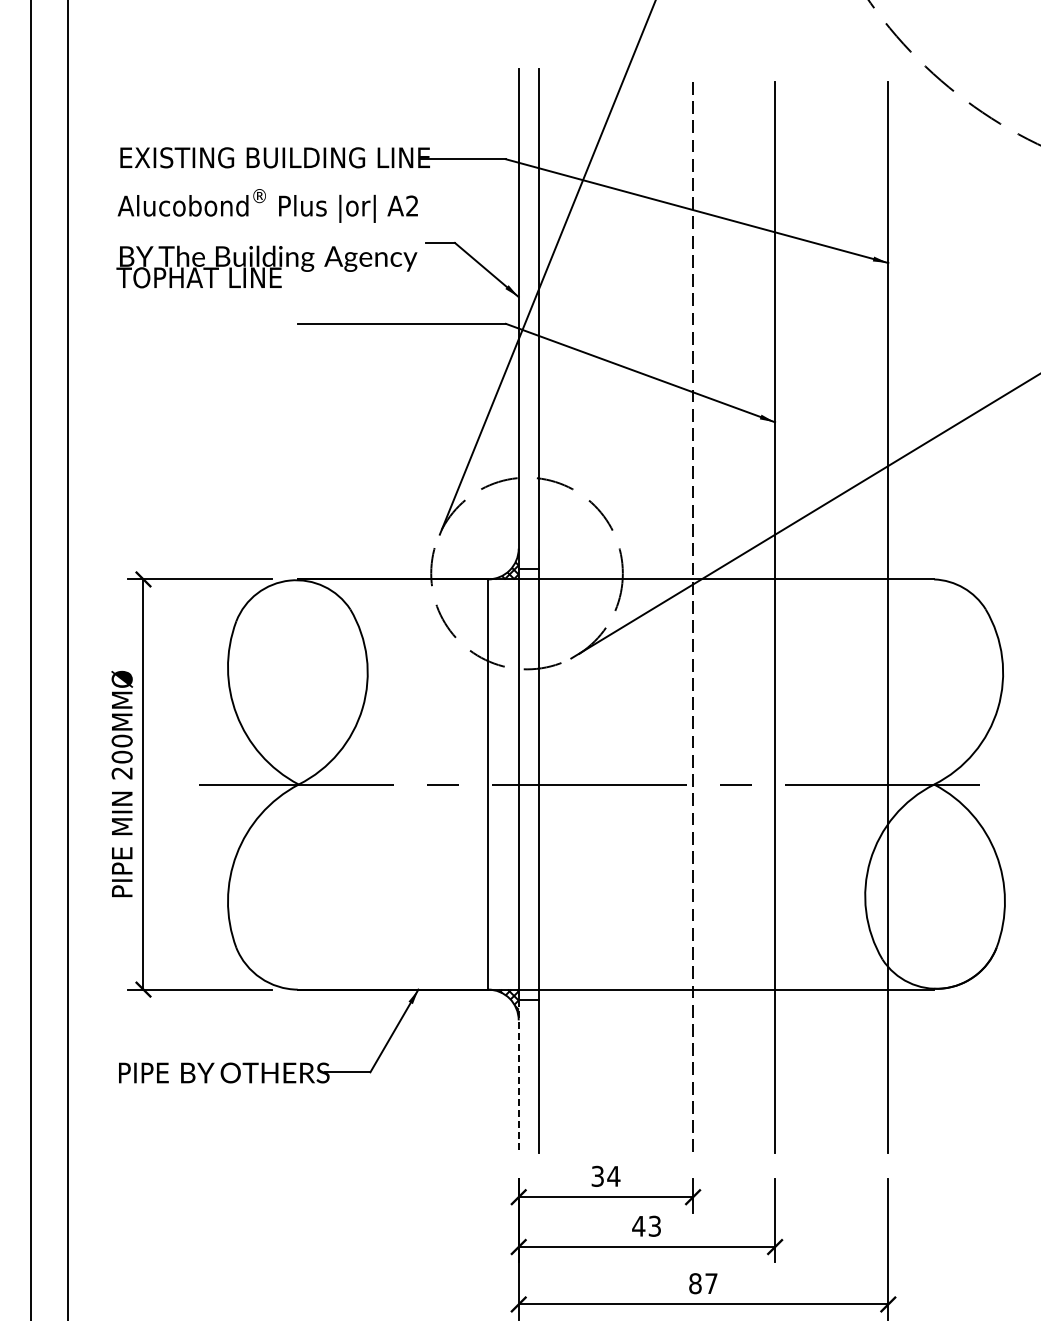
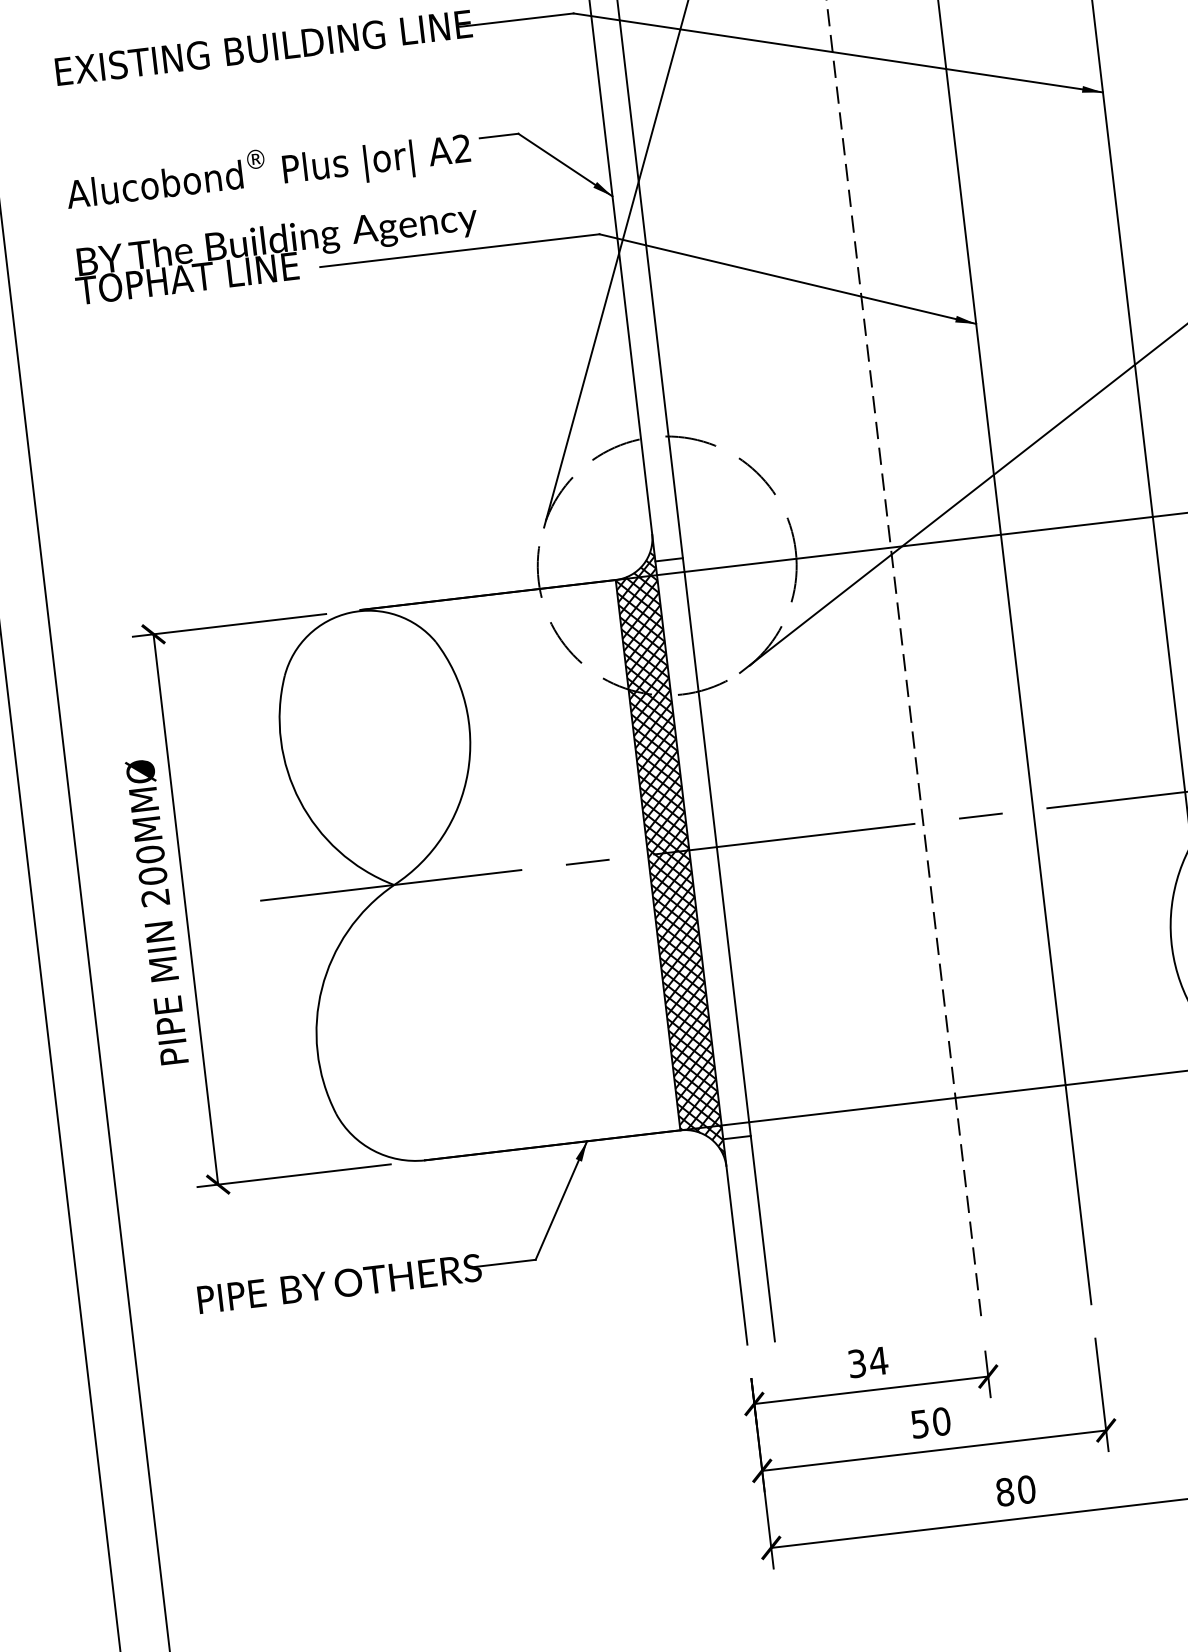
text: (266, 238) -> (271, 215), moved
hatch: (502, 784) -> (667, 852), added
line: (518, 1076) -> (735, 1242), dashed -> solid
text: (646, 1225) -> (930, 1421), 43 -> 50
text: (711, 1283) -> (1026, 1489), 87 -> 80

